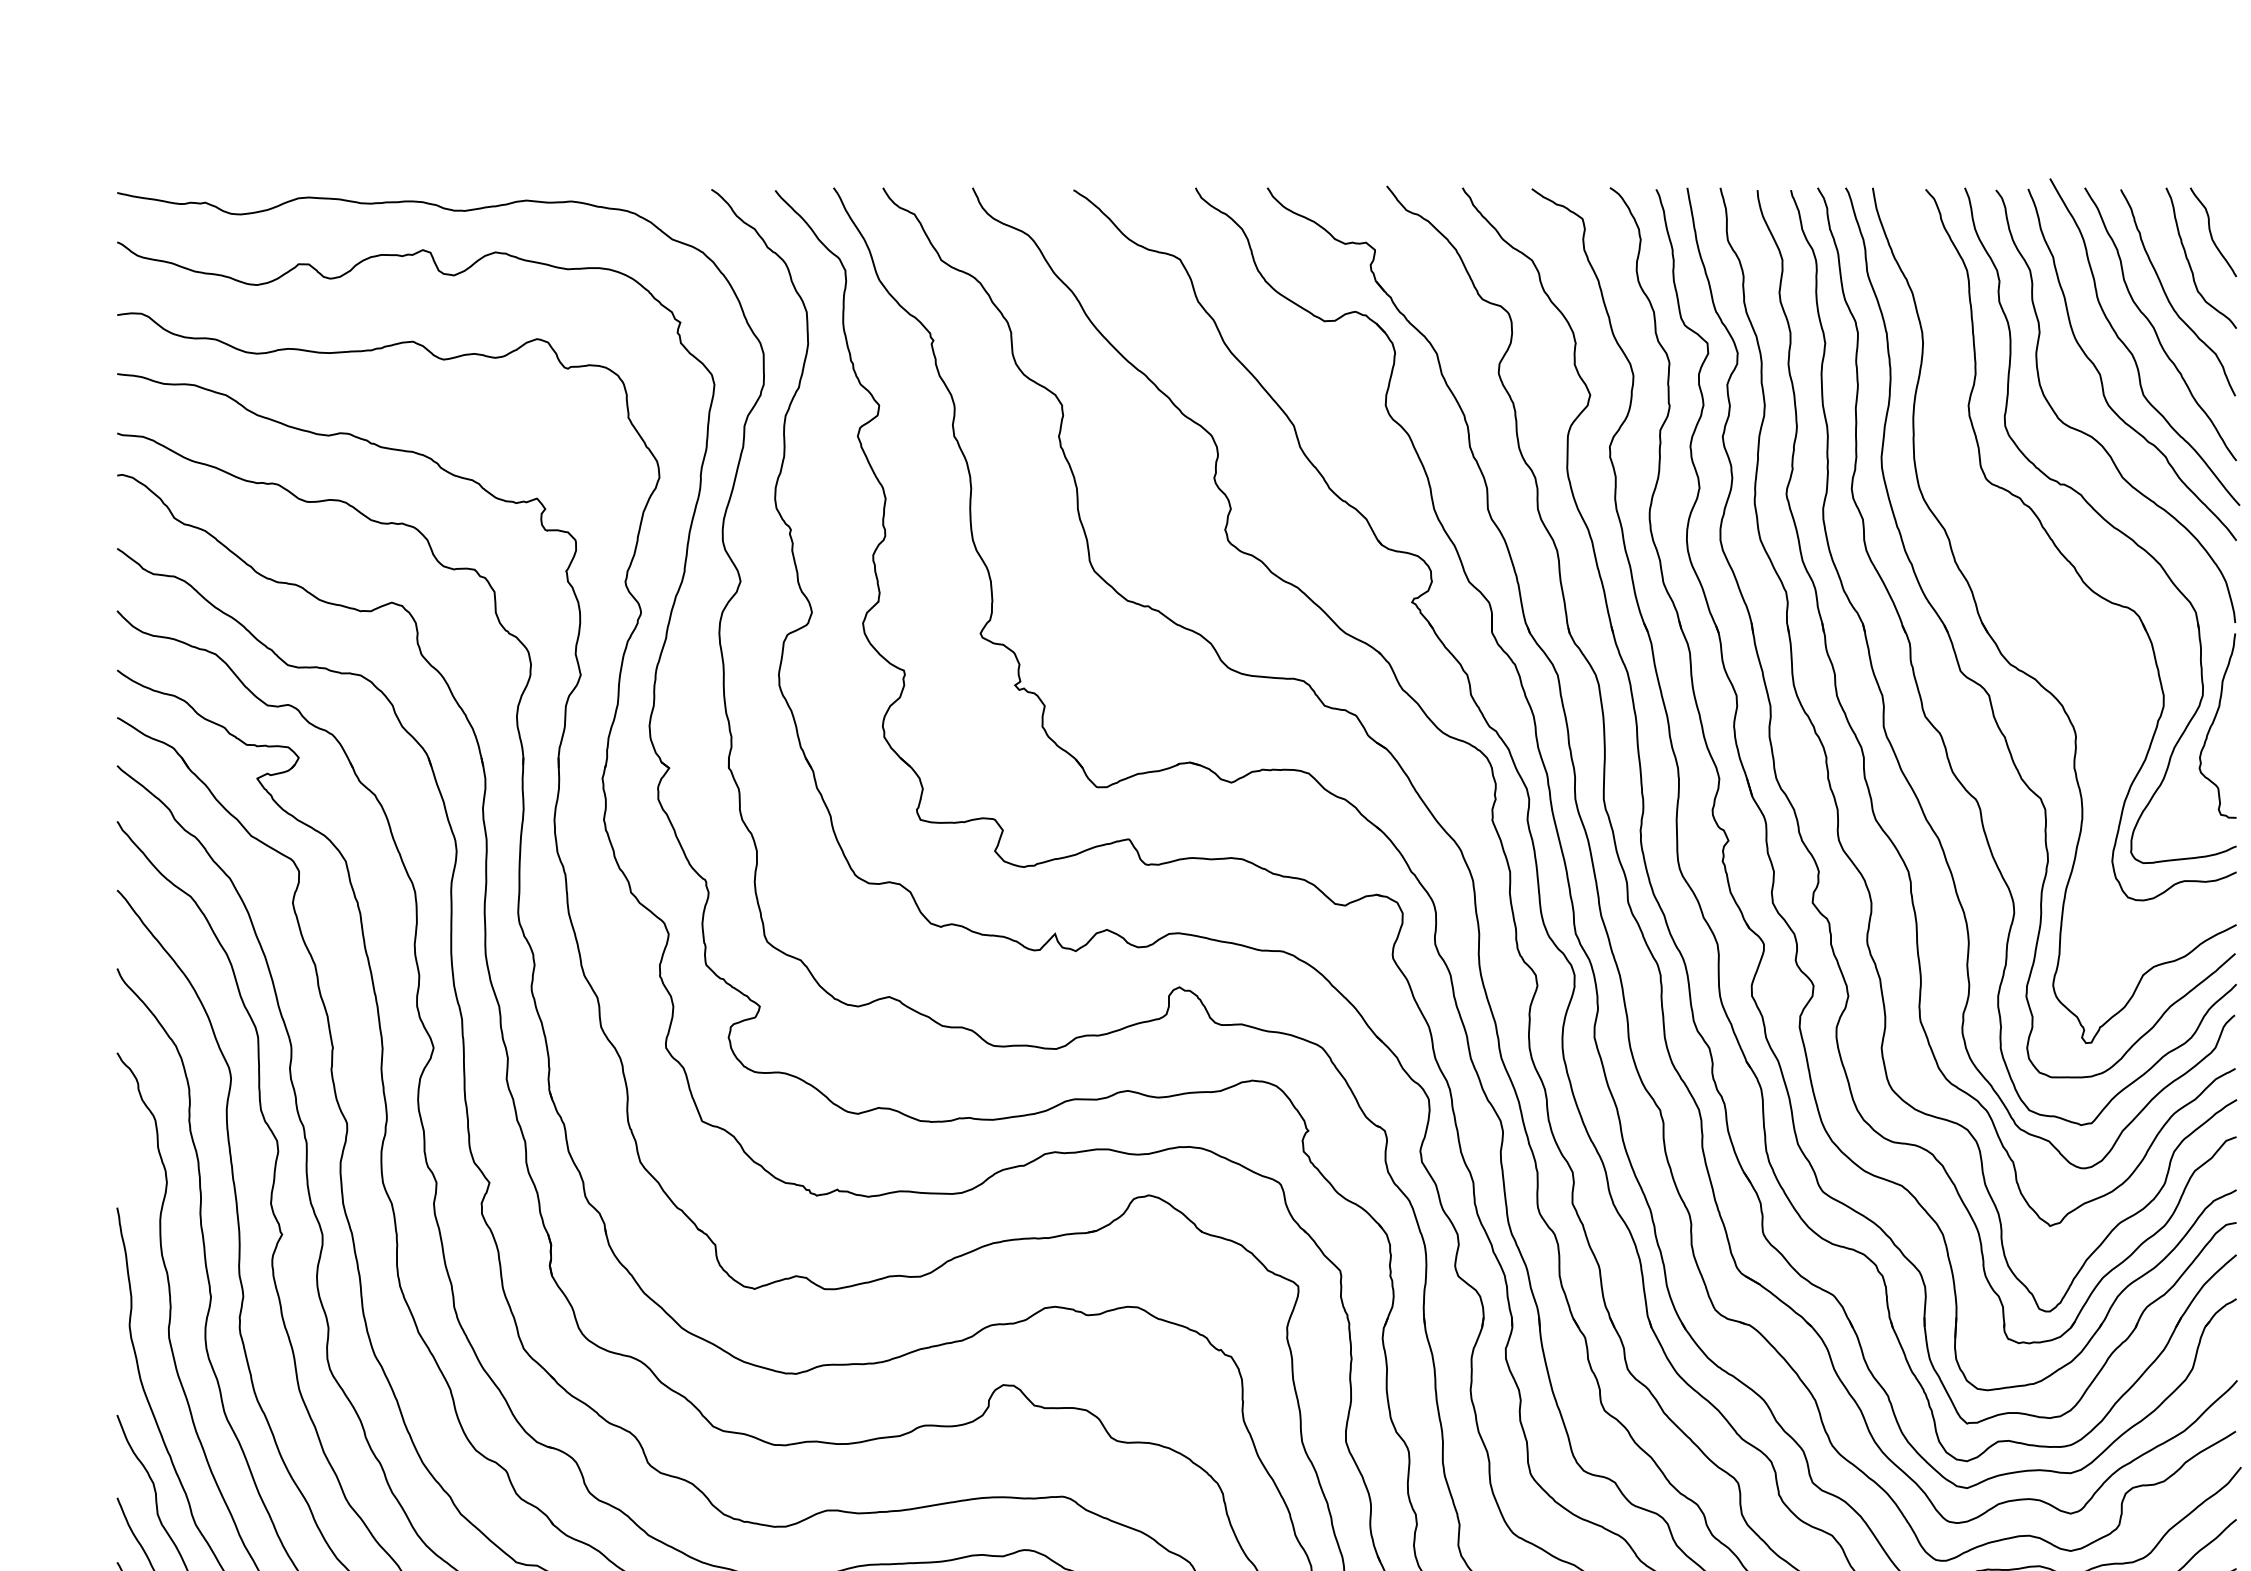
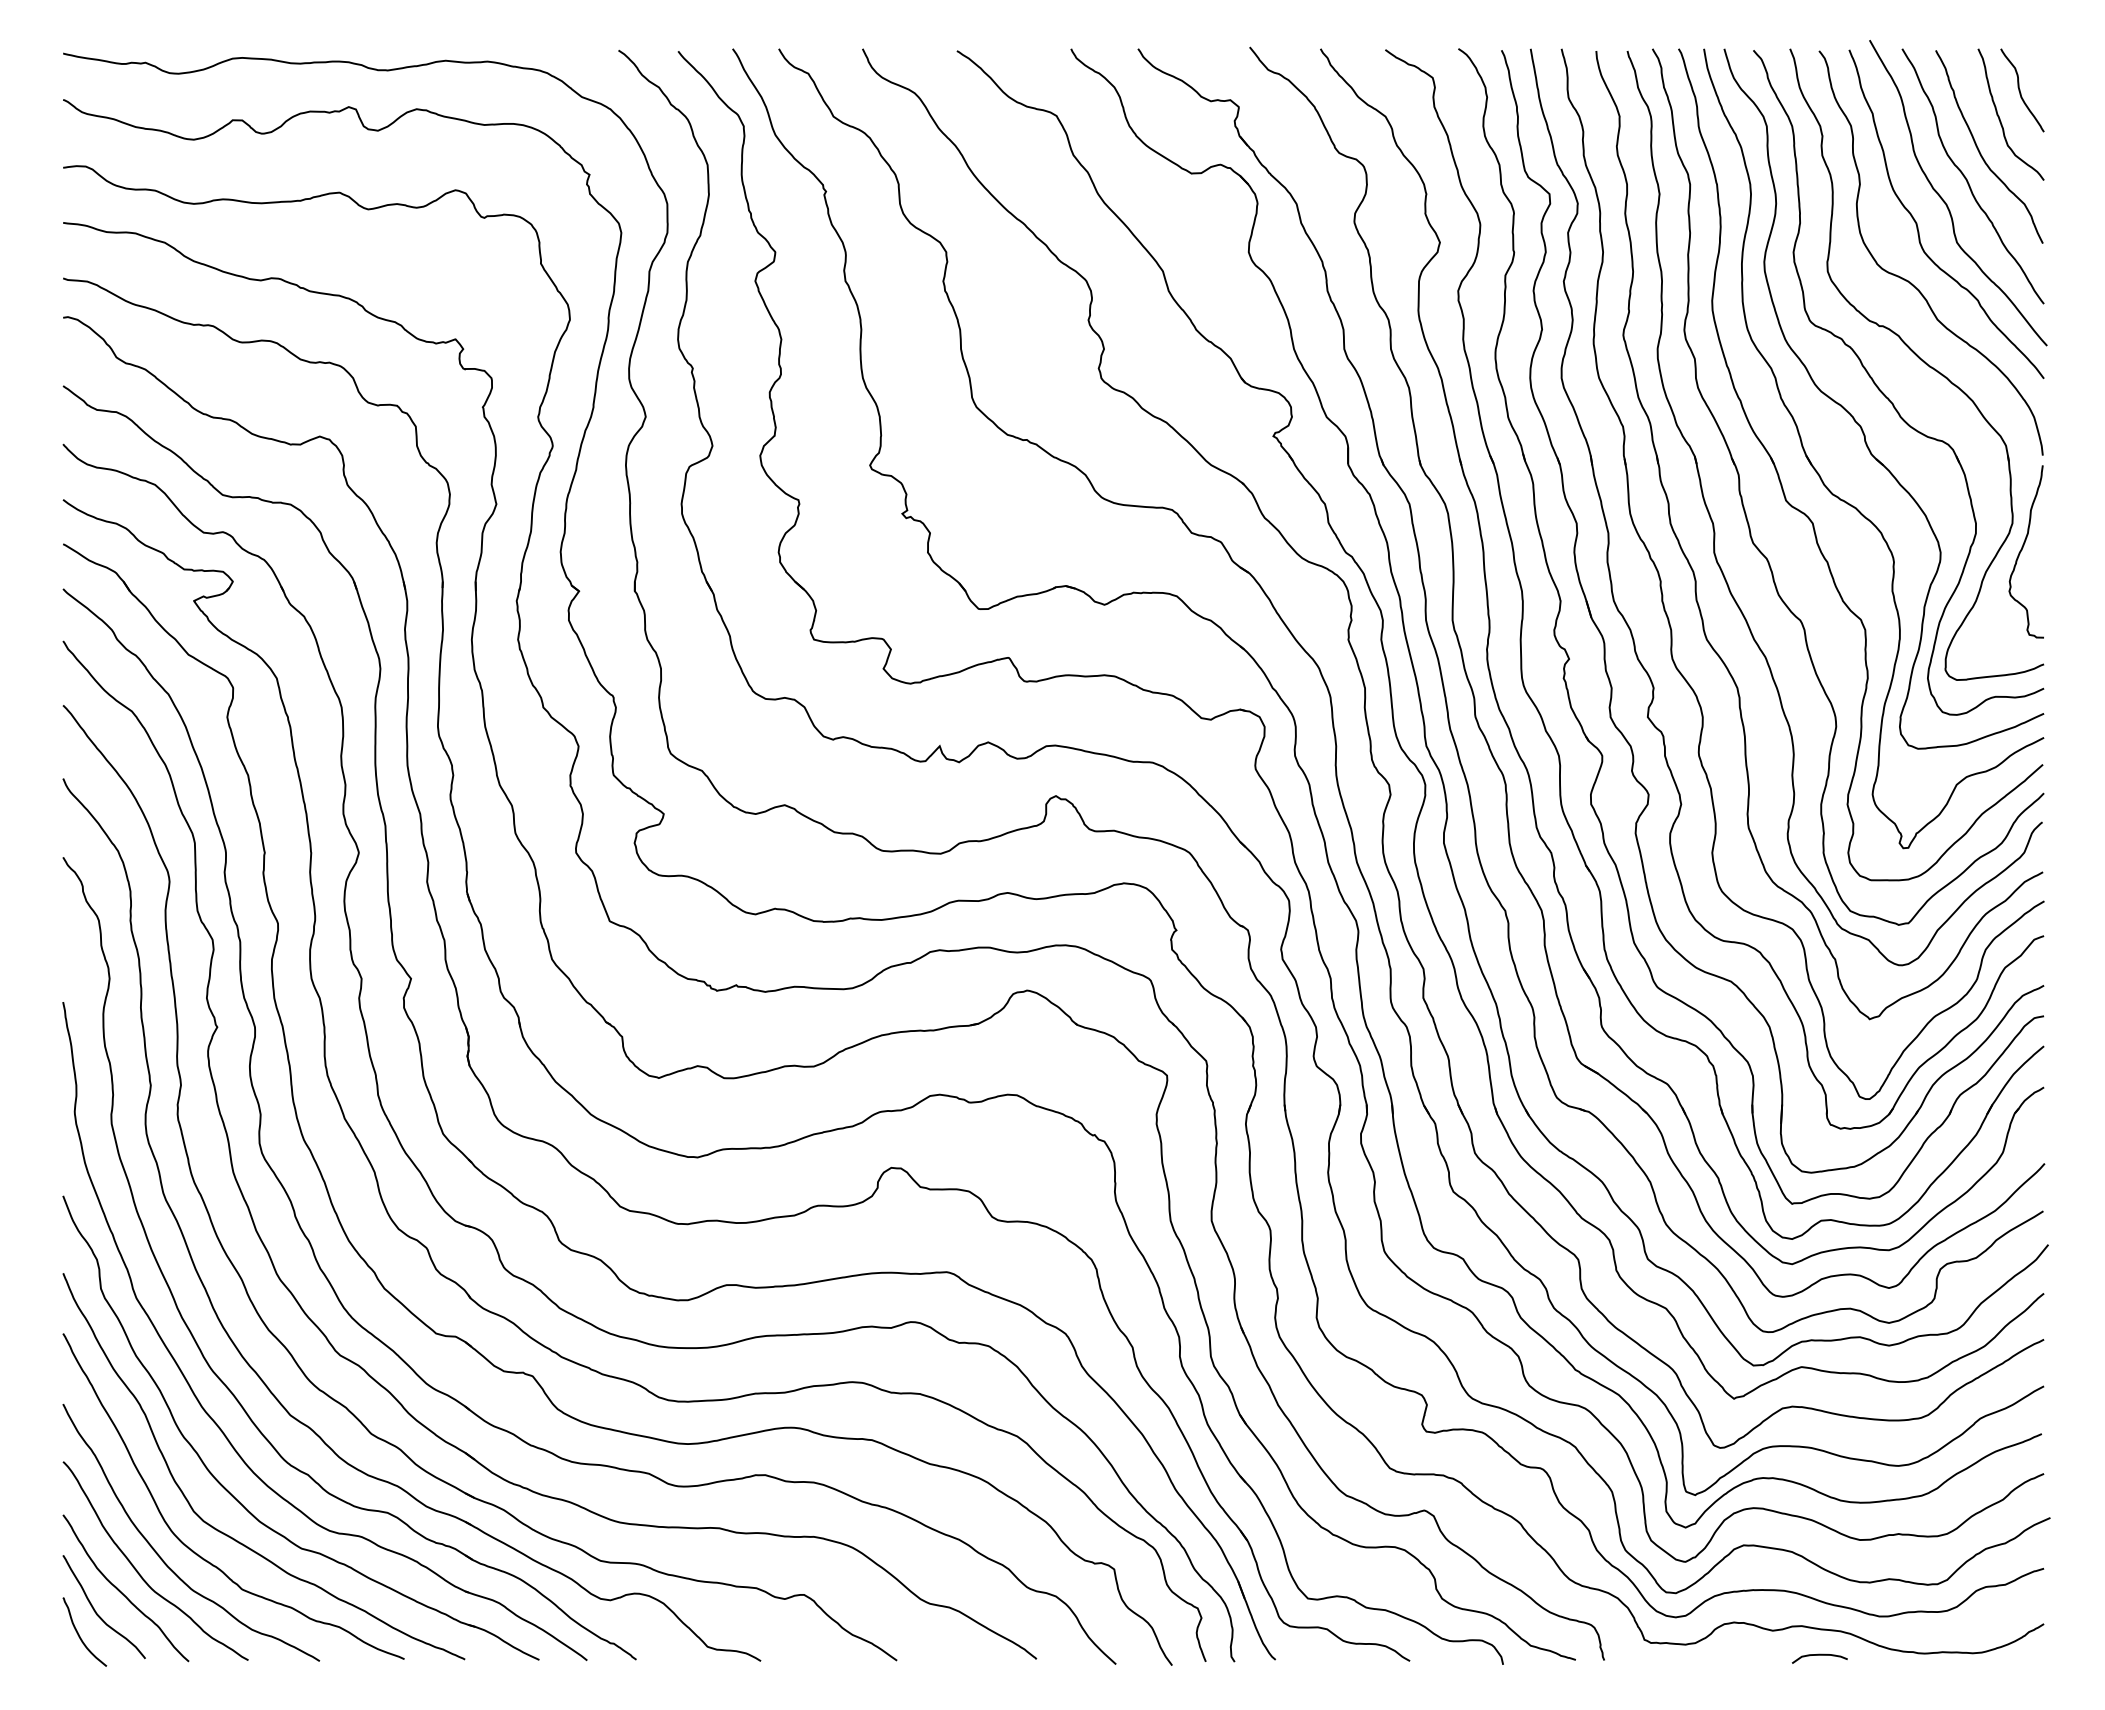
part: (2033, 582) -> (1854, 417), added

